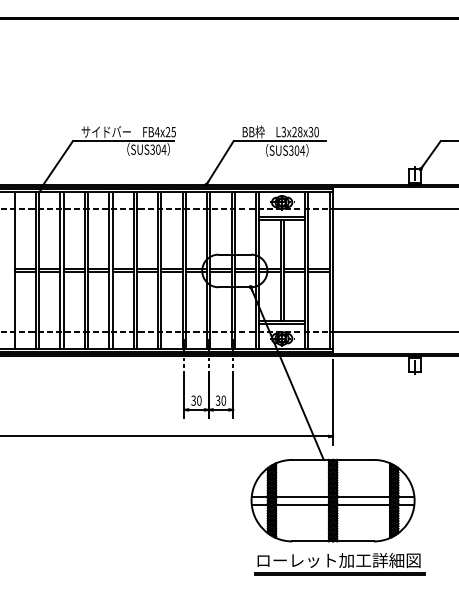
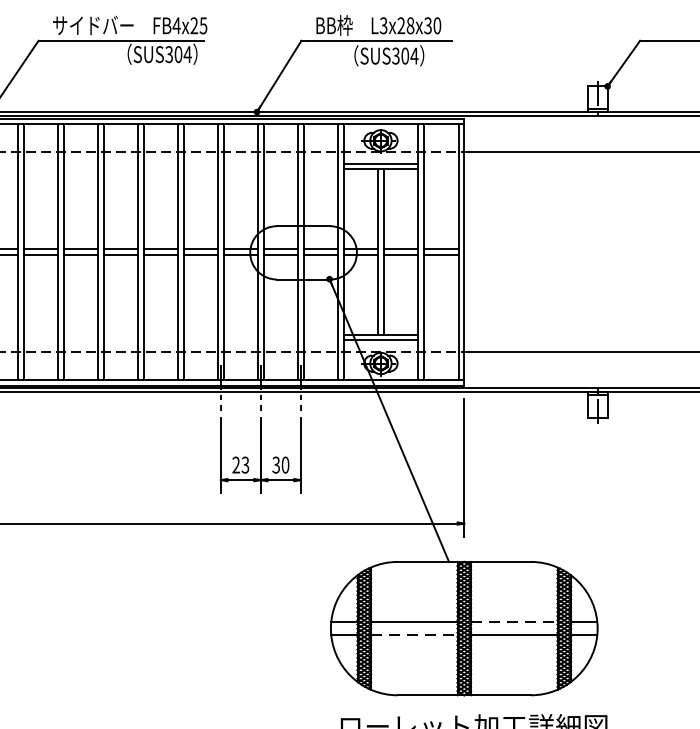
text: (196, 400) -> (240, 464), 30 -> 23
line: (364, 496) -> (515, 621), solid -> dashed
line: (303, 504) -> (415, 634), solid -> dashed

